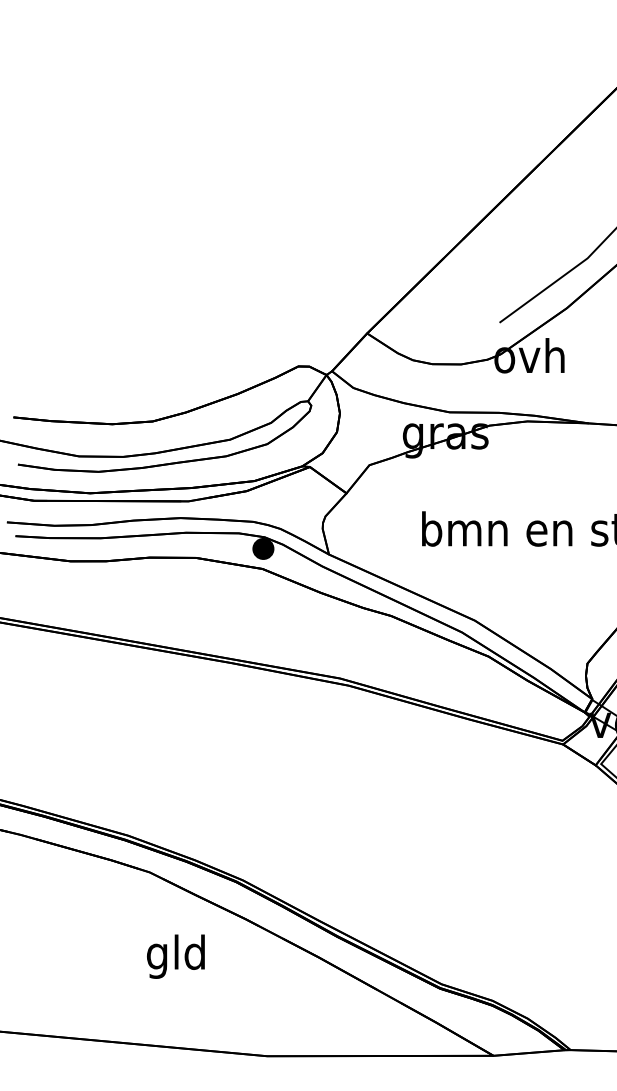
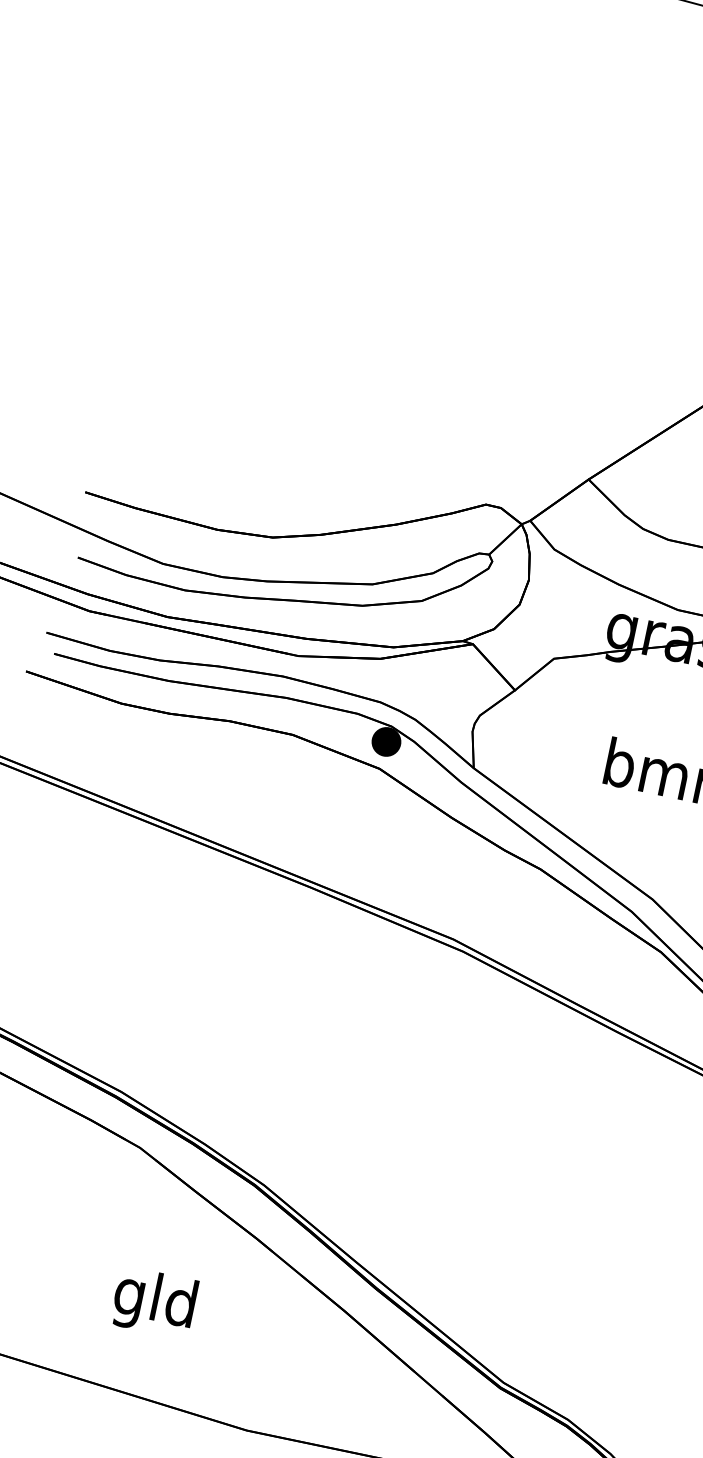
text: (175, 956) -> (153, 1302), moved

